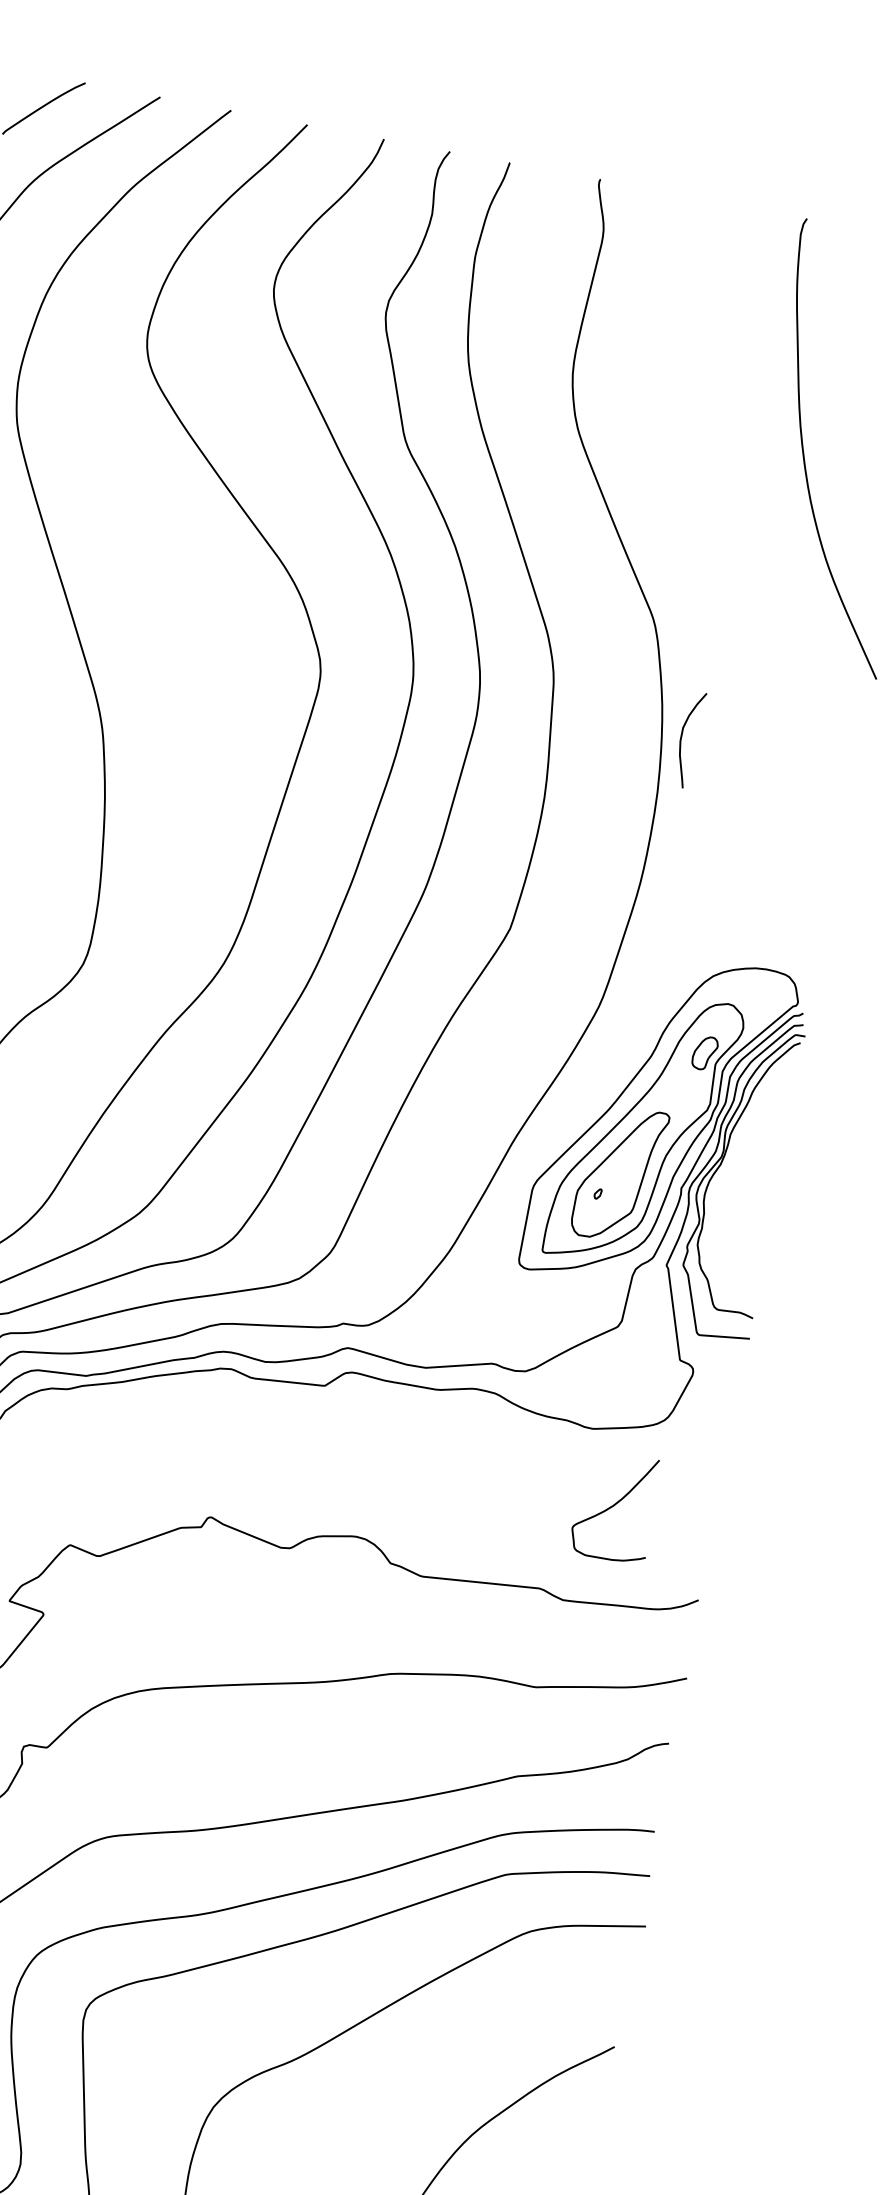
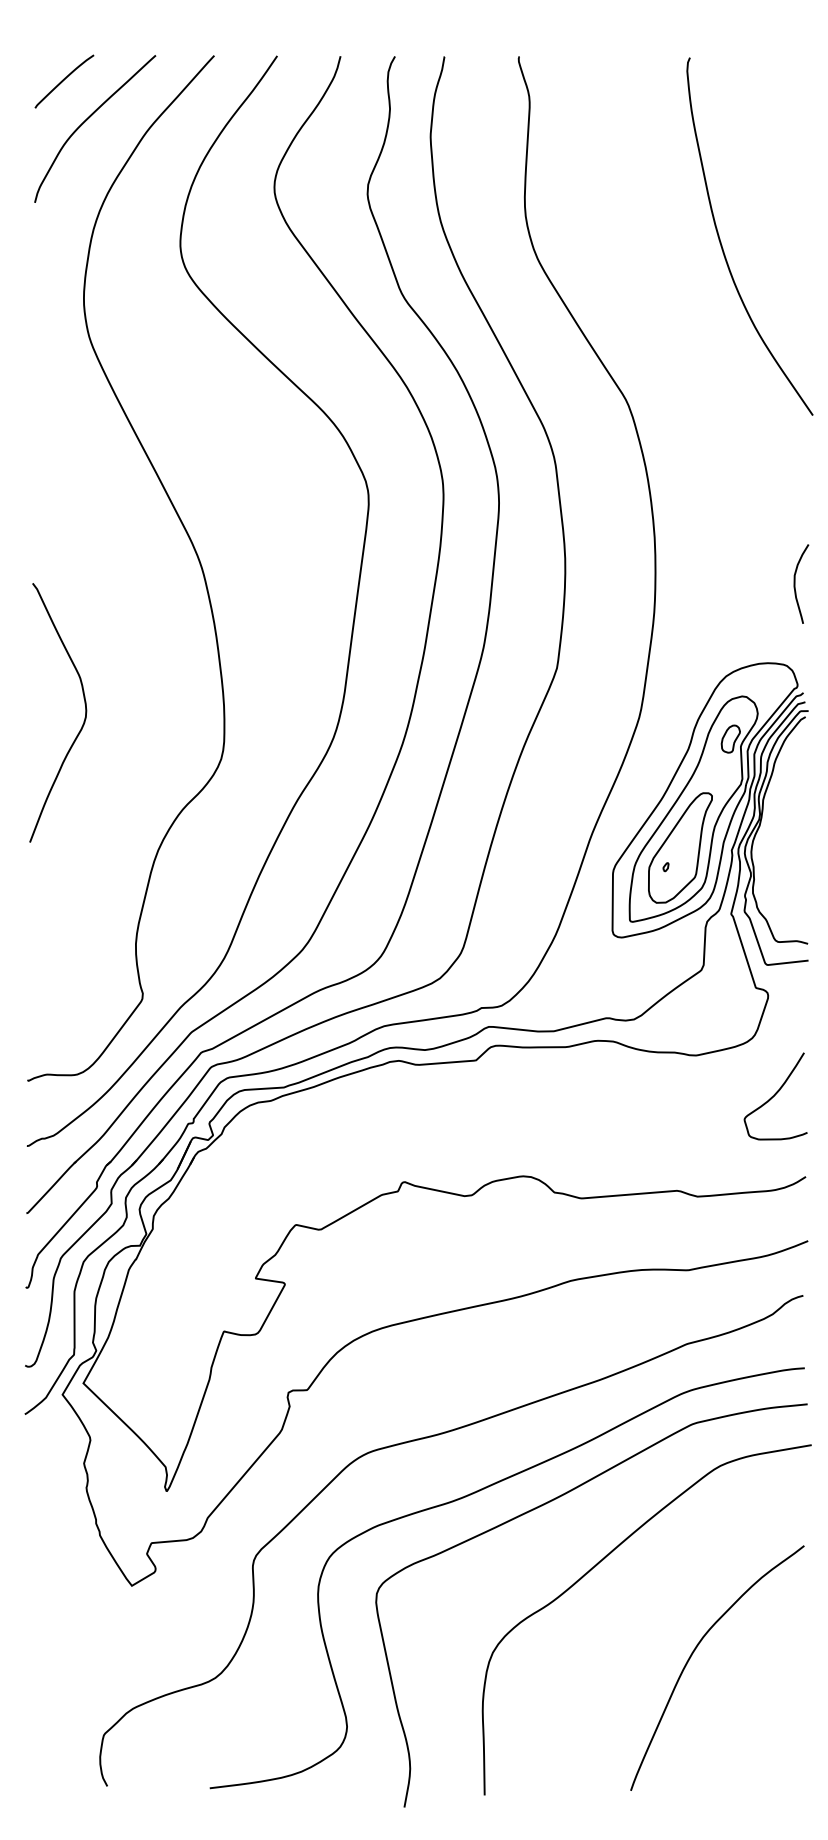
curve: (682, 737) -> (795, 583), moved
curve: (615, 1505) -> (775, 1095), moved

